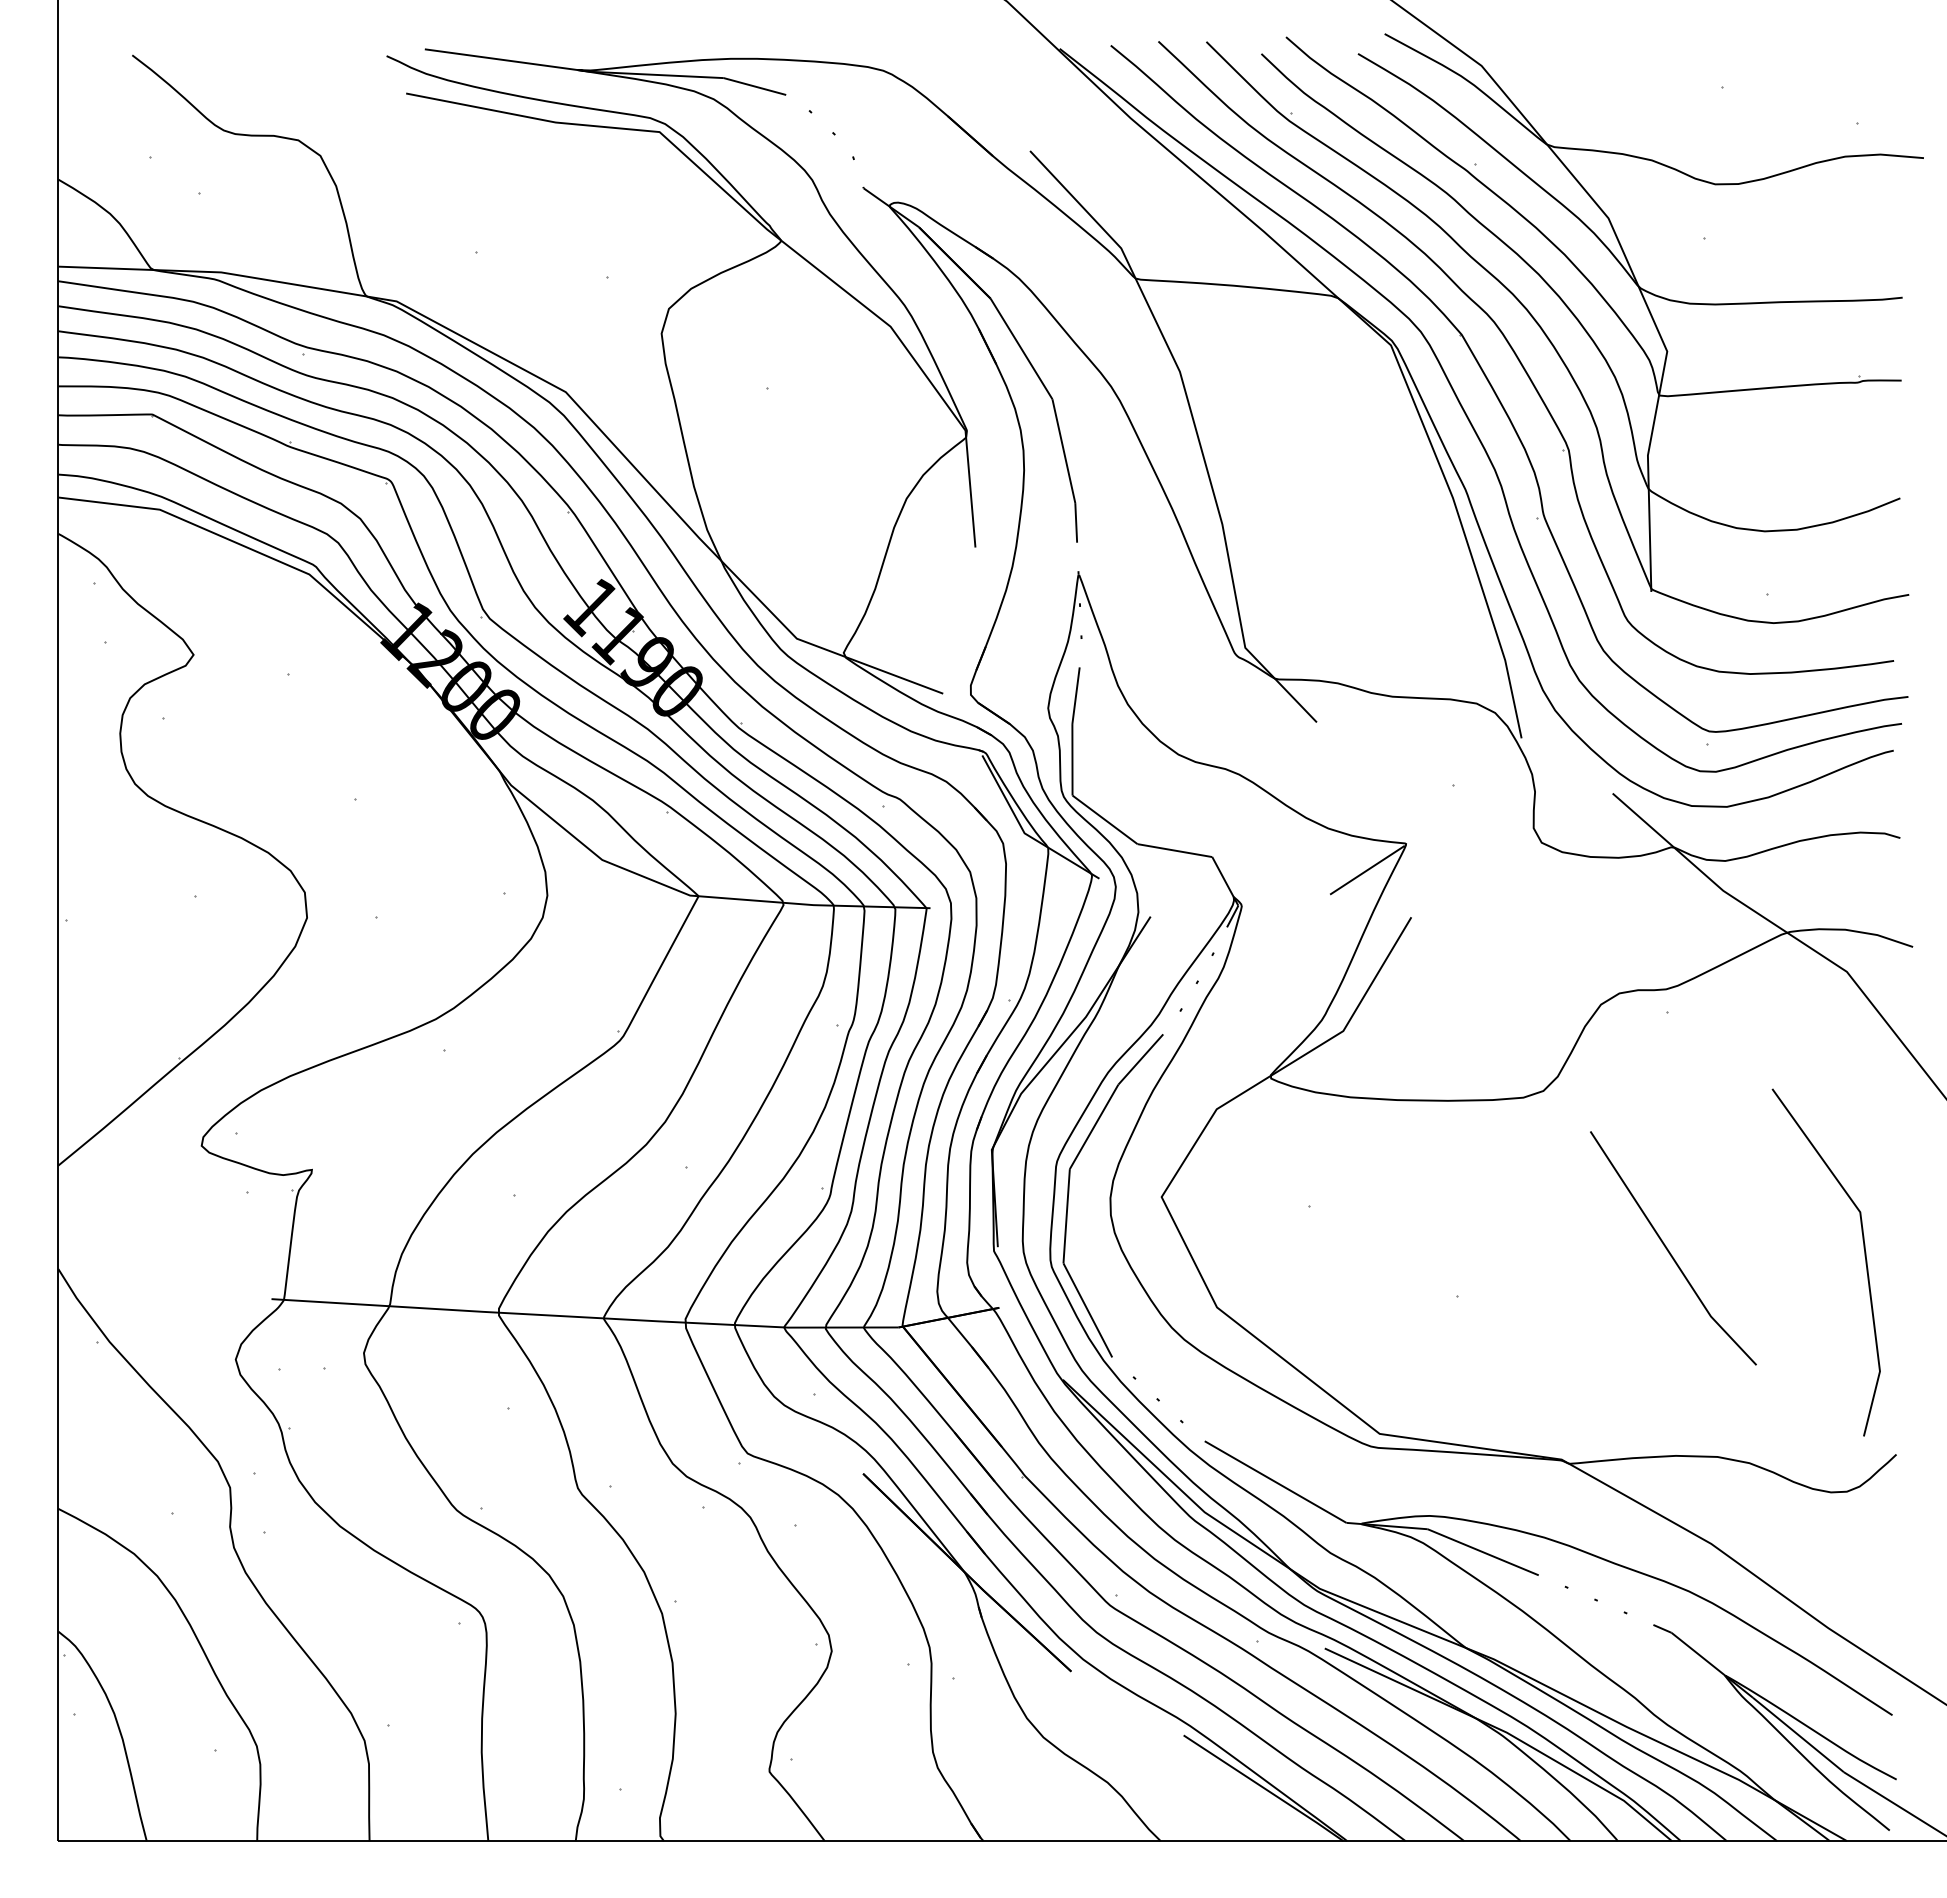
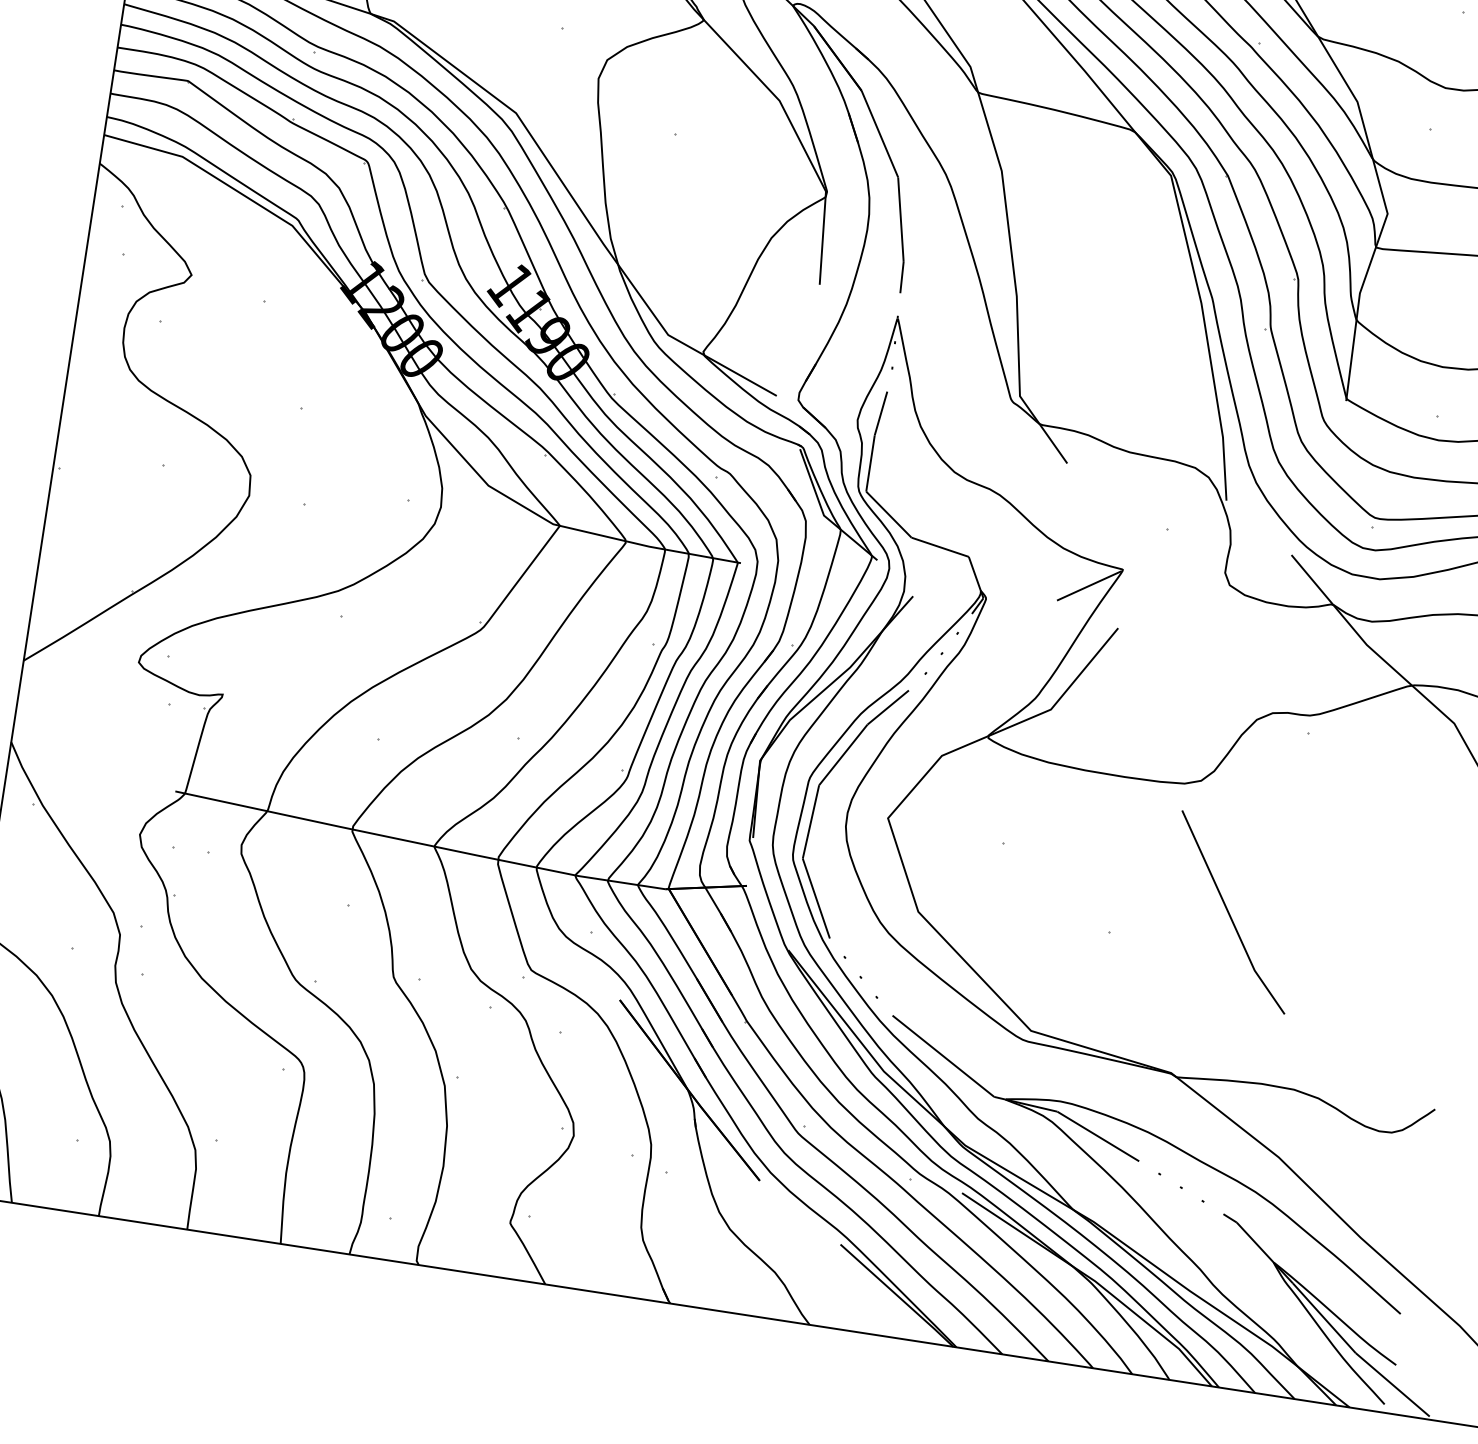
line: (1669, 1250) -> (1230, 913), moved
line: (1864, 1256) -> (1433, 949), removed

